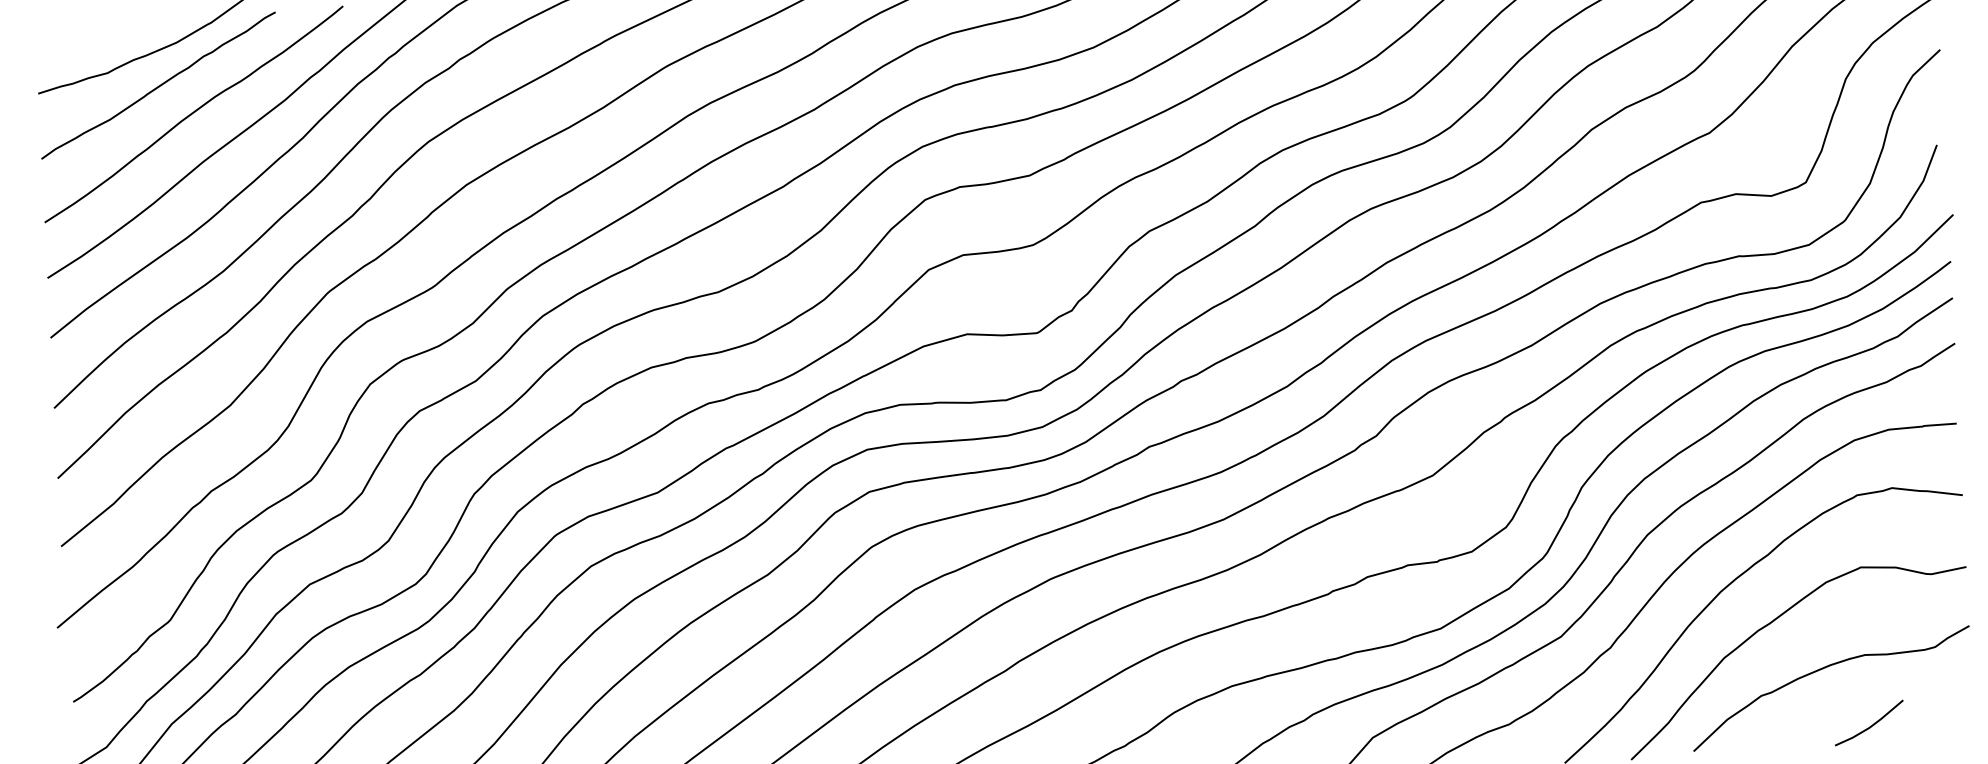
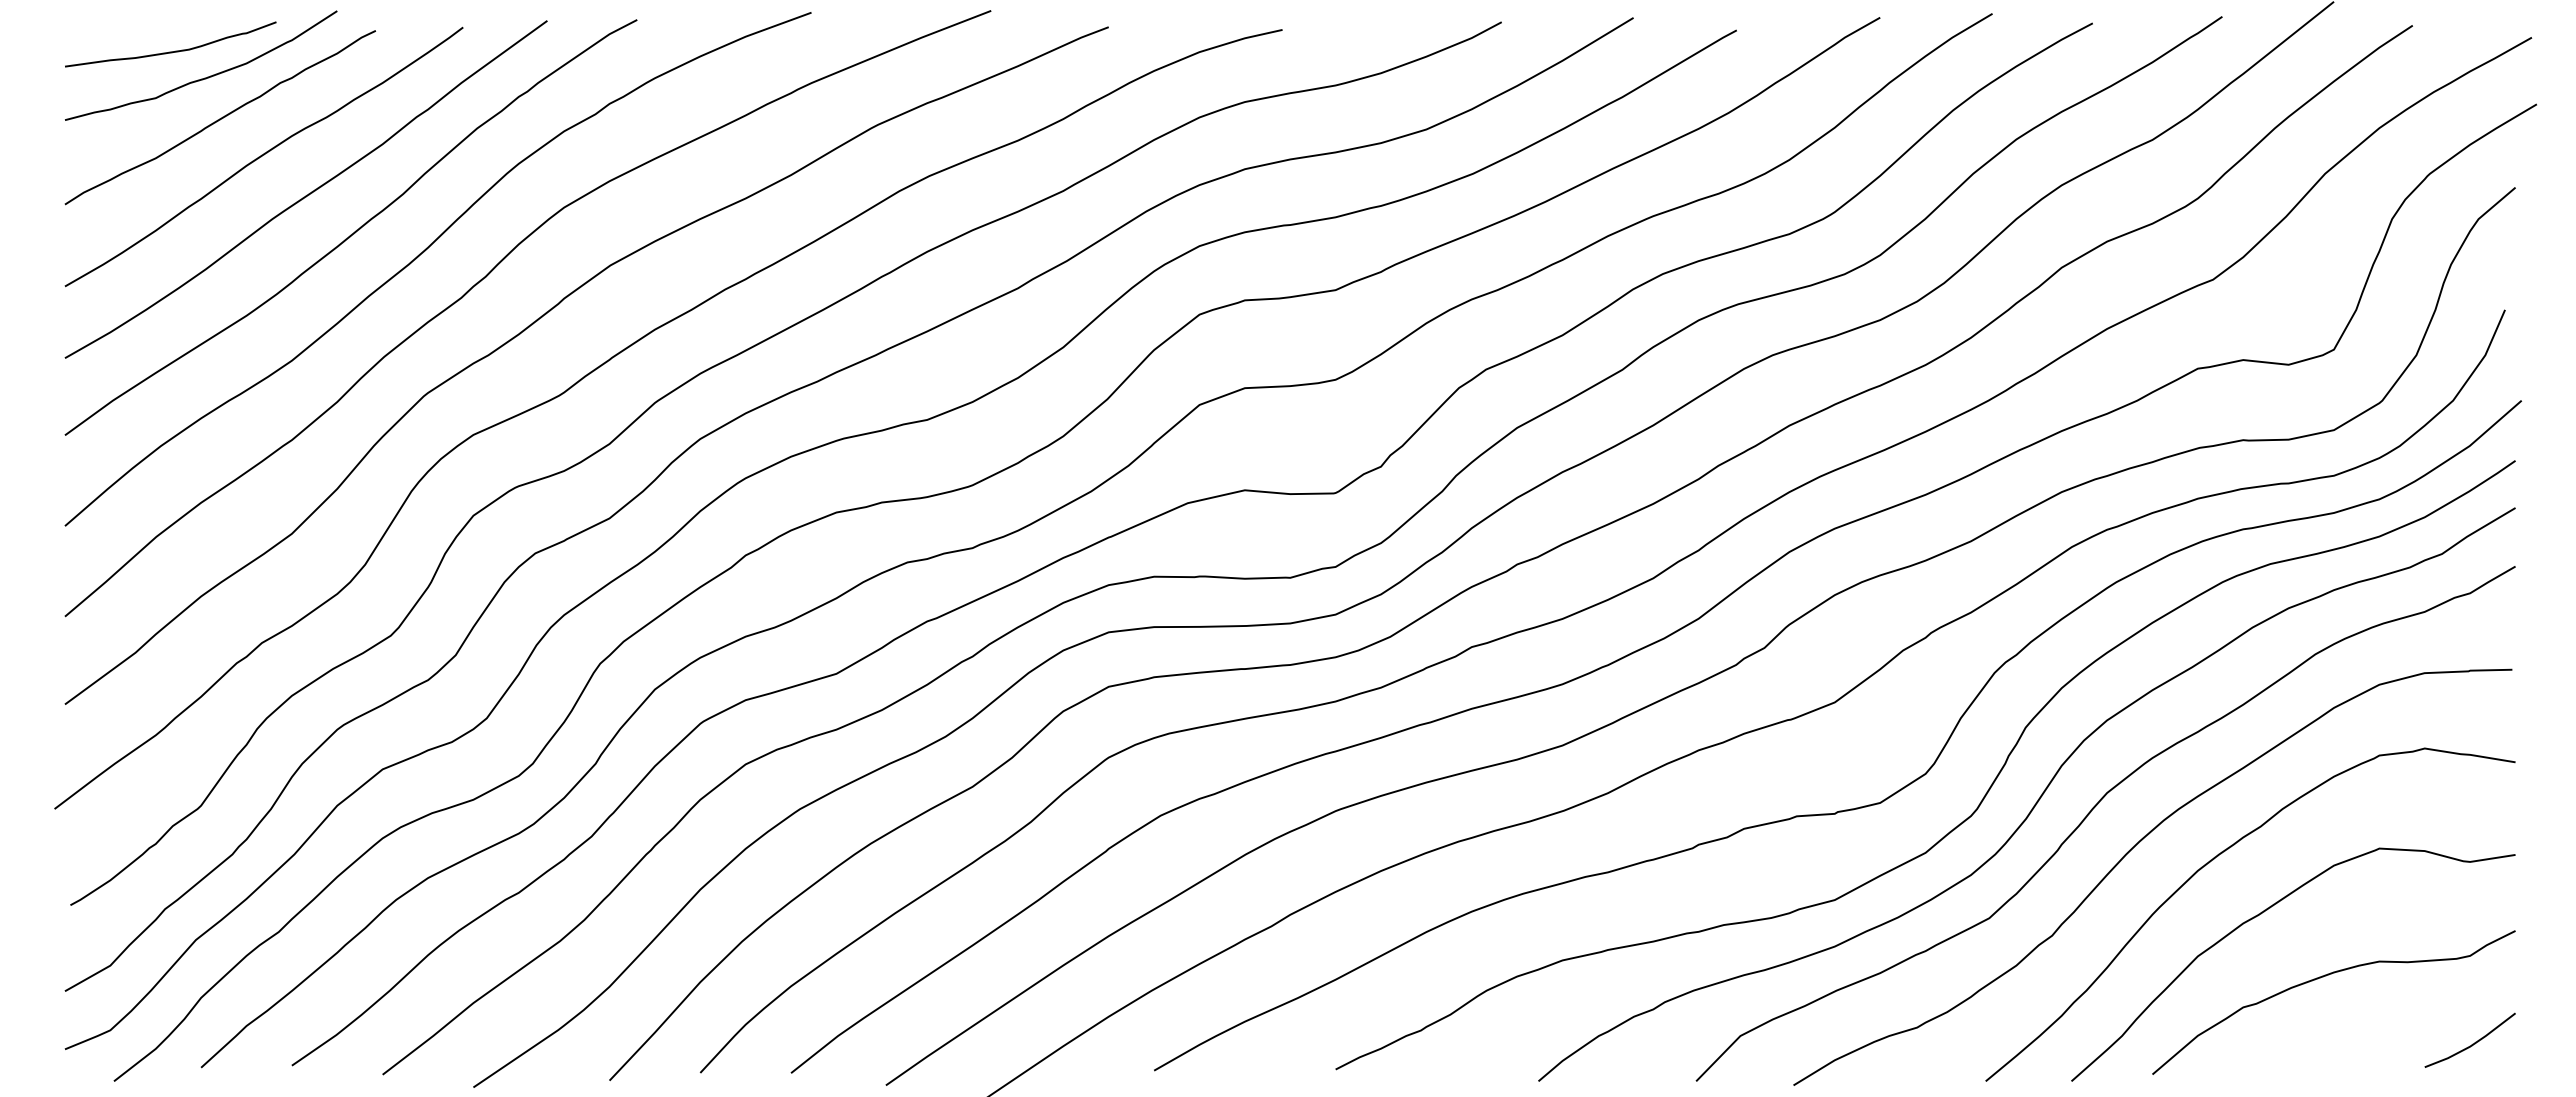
curve: (117, 36) -> (170, 51), added
line: (1871, 725) -> (2472, 1043), moved

